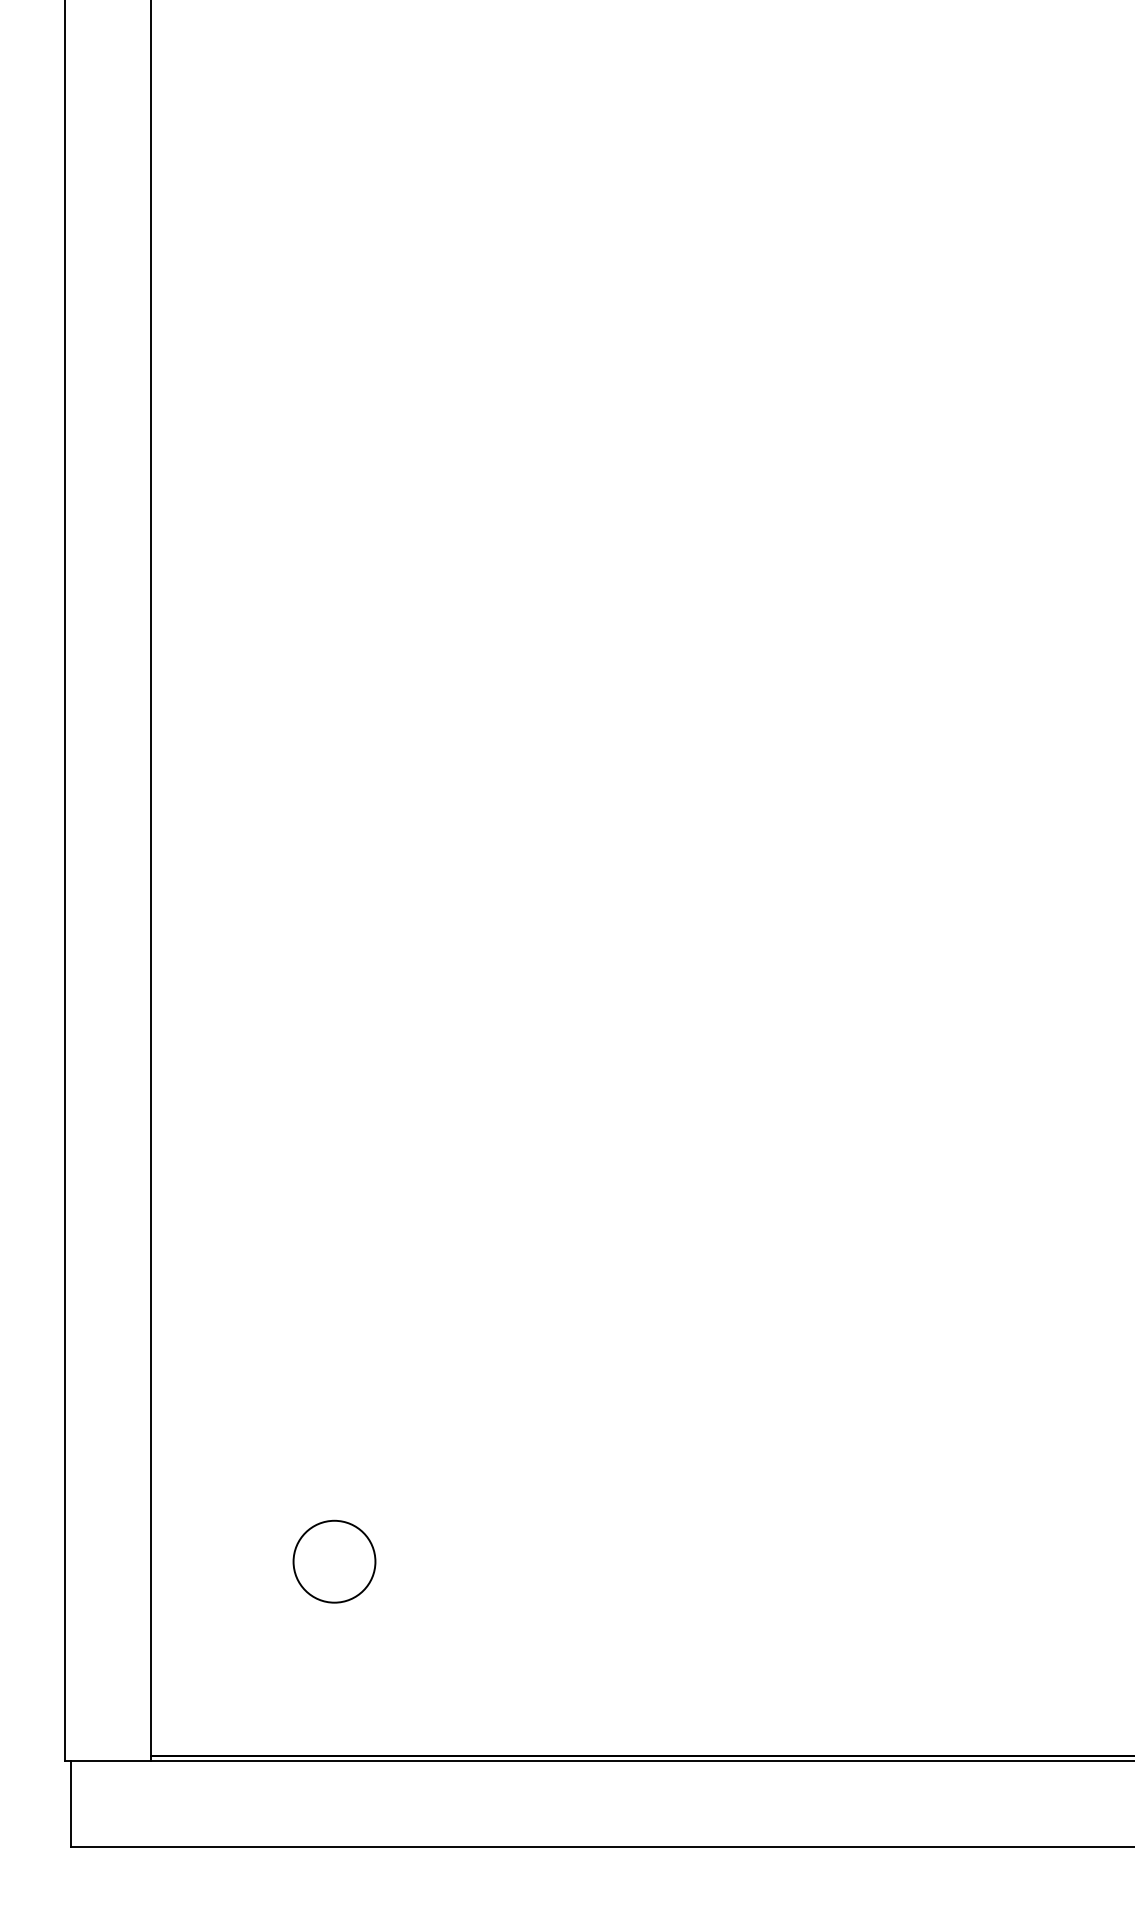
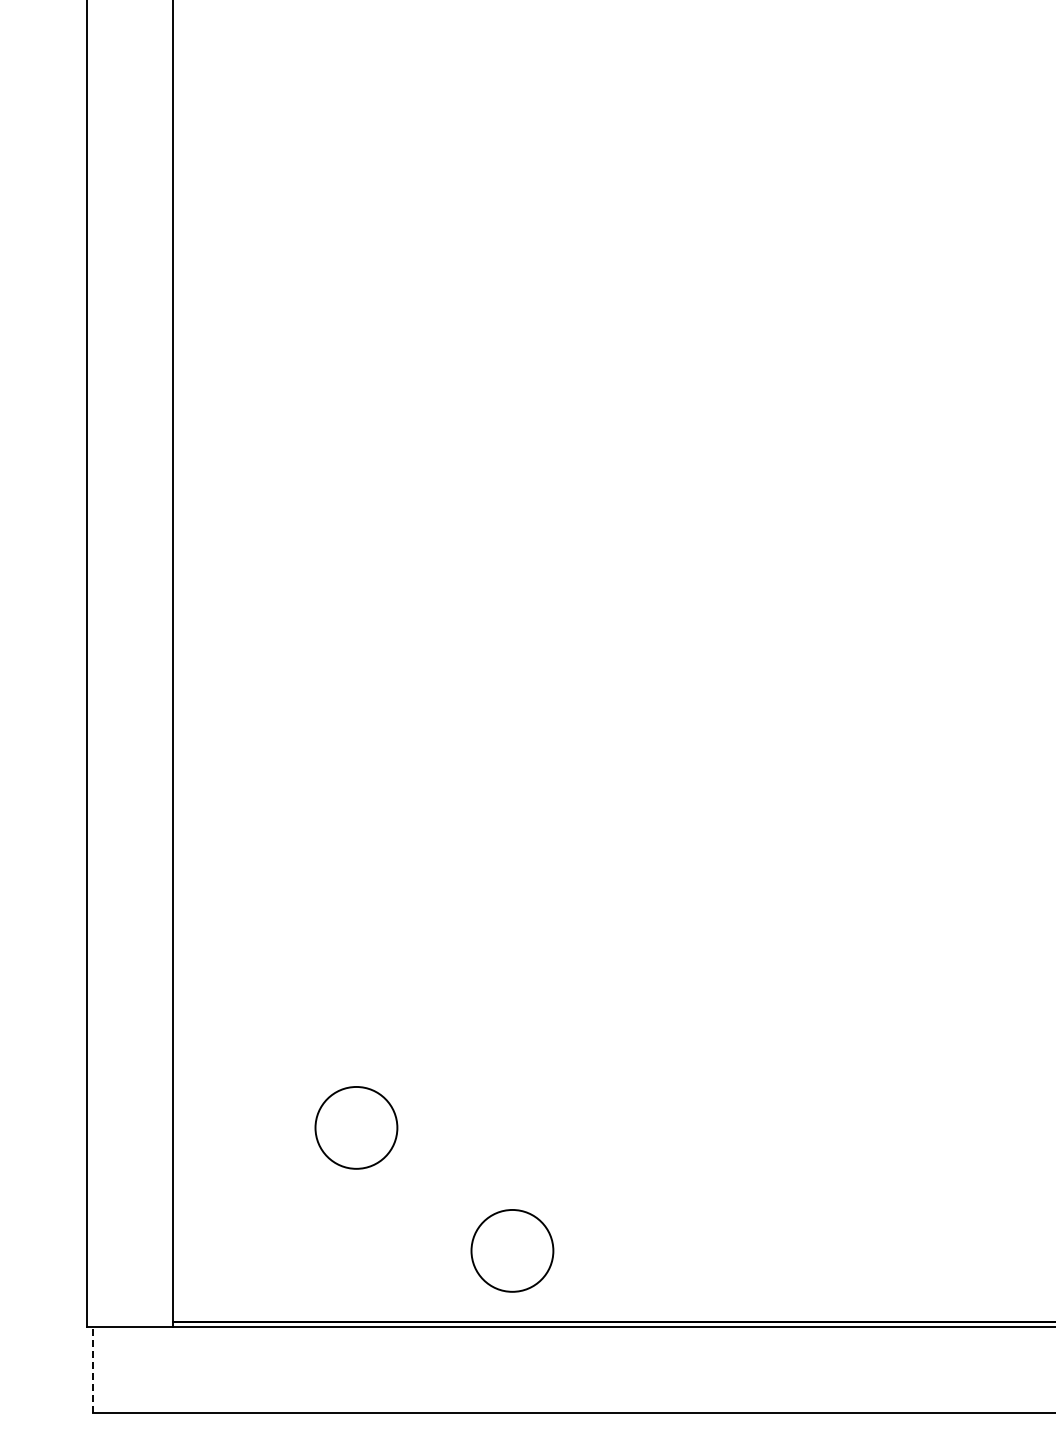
circle: (490, 1684) -> (512, 1250), added
line: (70, 1803) -> (92, 1369), solid -> dashed

